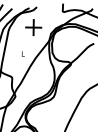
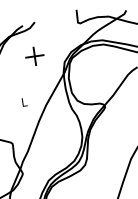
part: (33, 27) -> (34, 56), size x0.7

